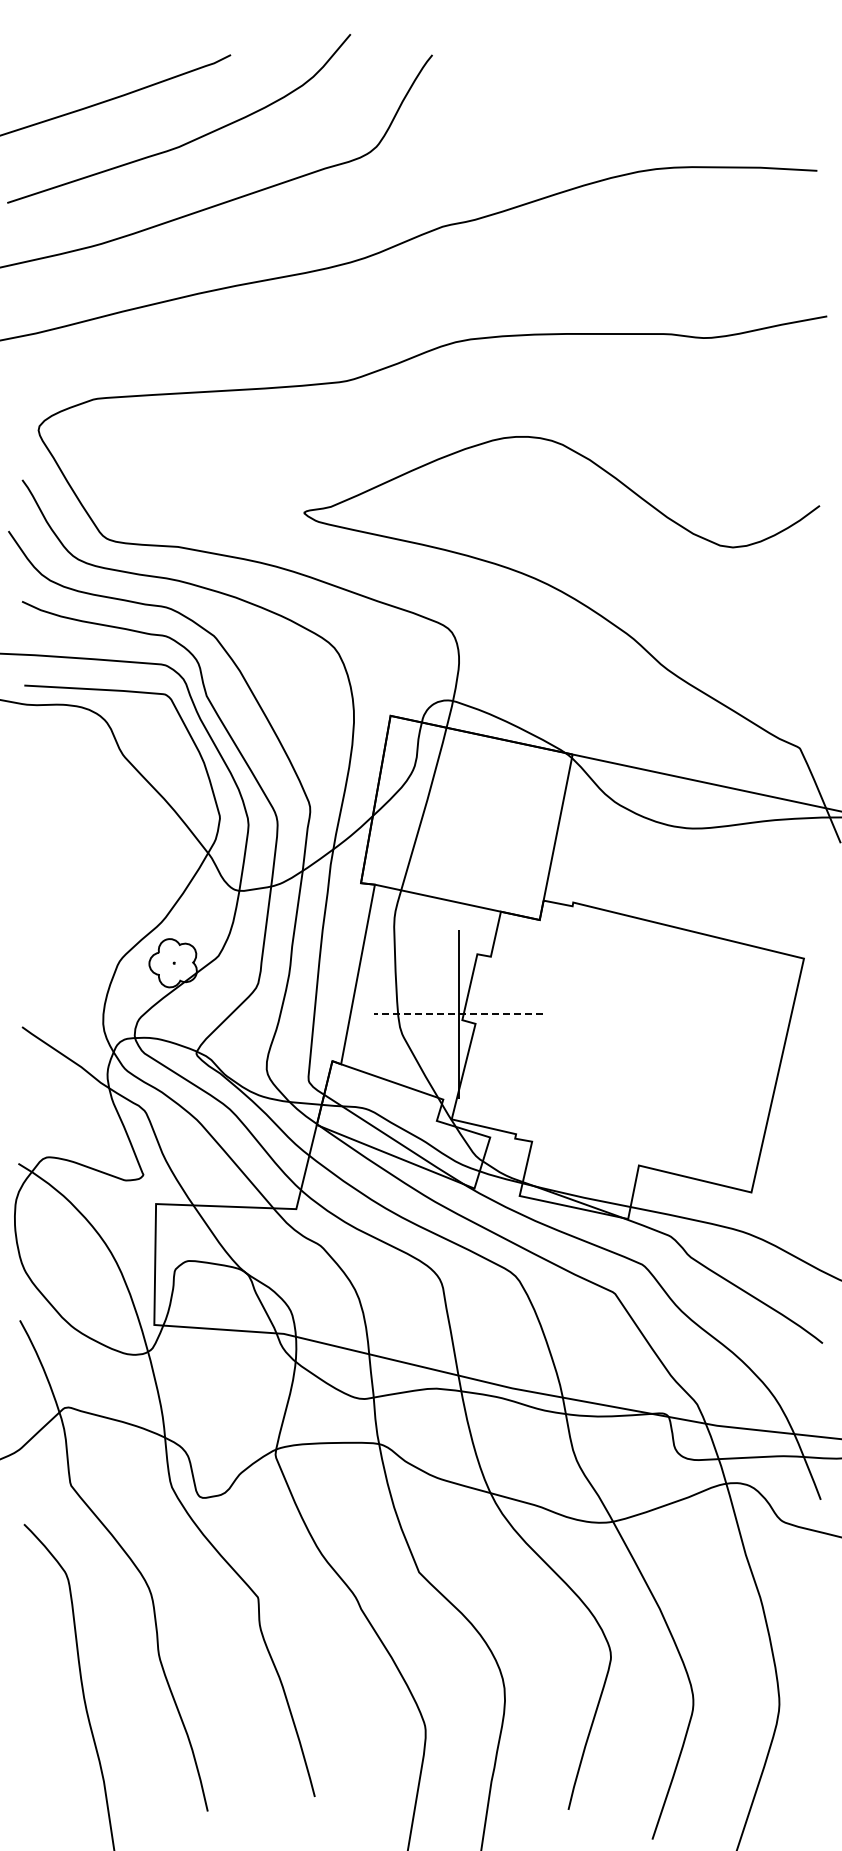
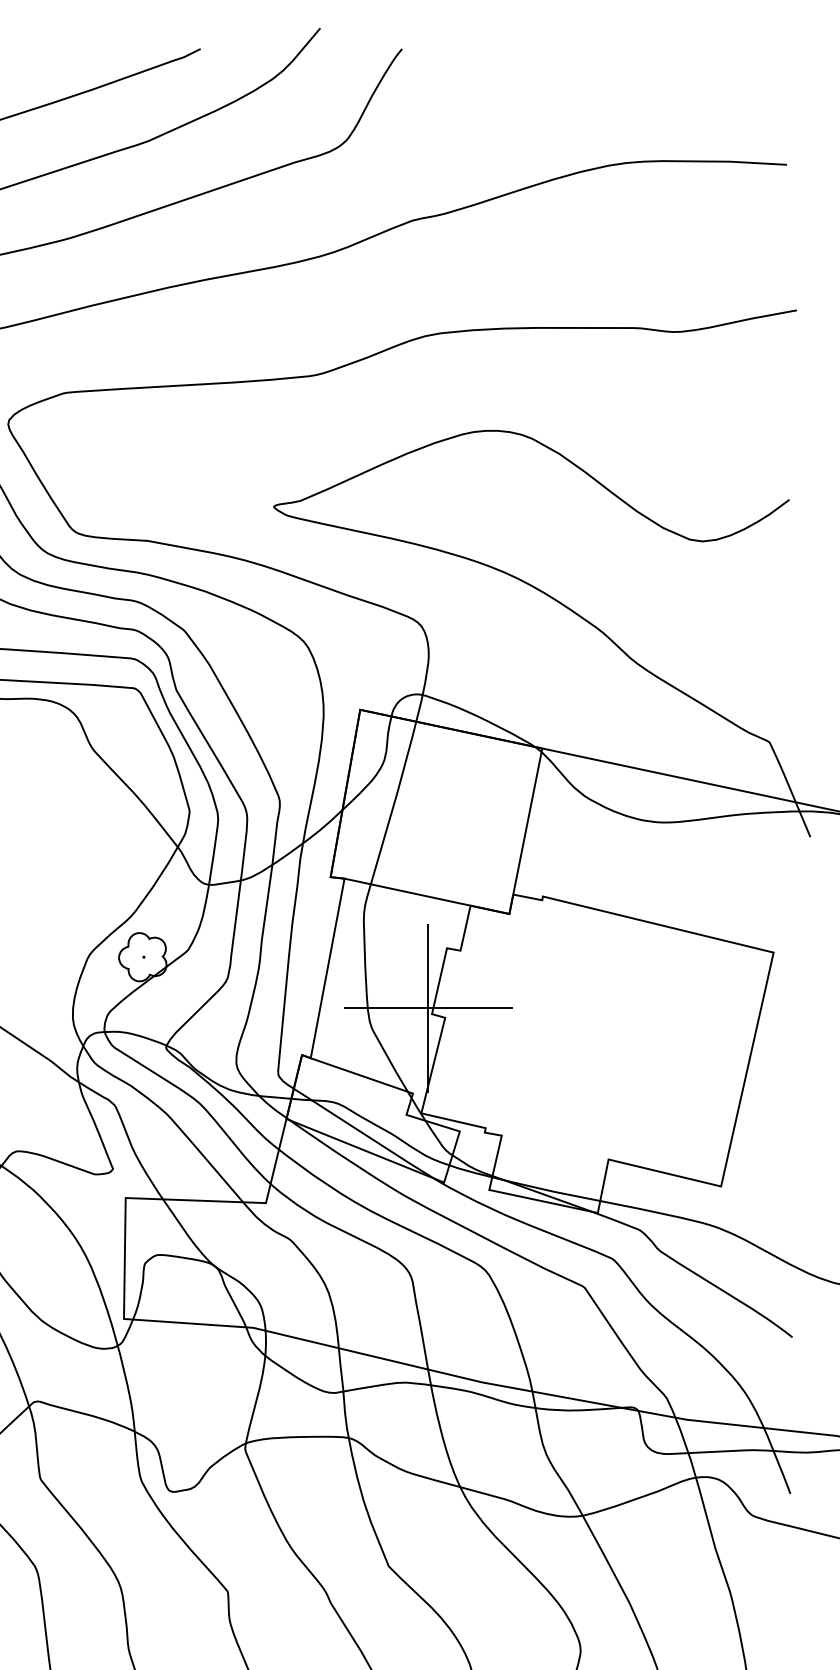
line: (458, 1014) -> (428, 1008), dashed -> solid

